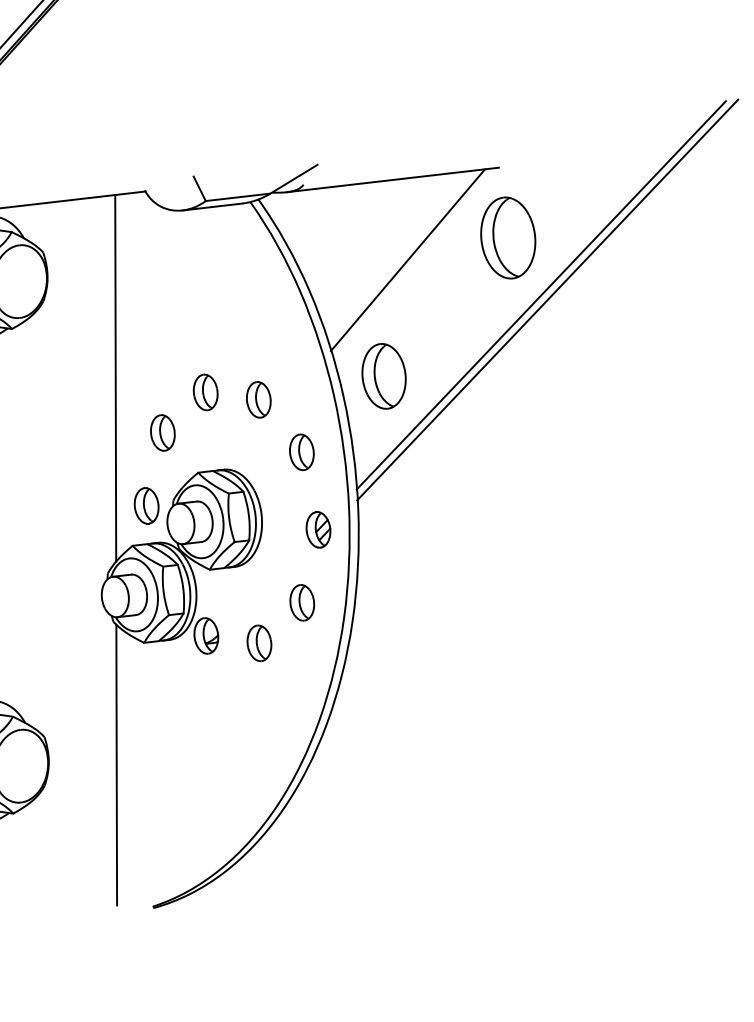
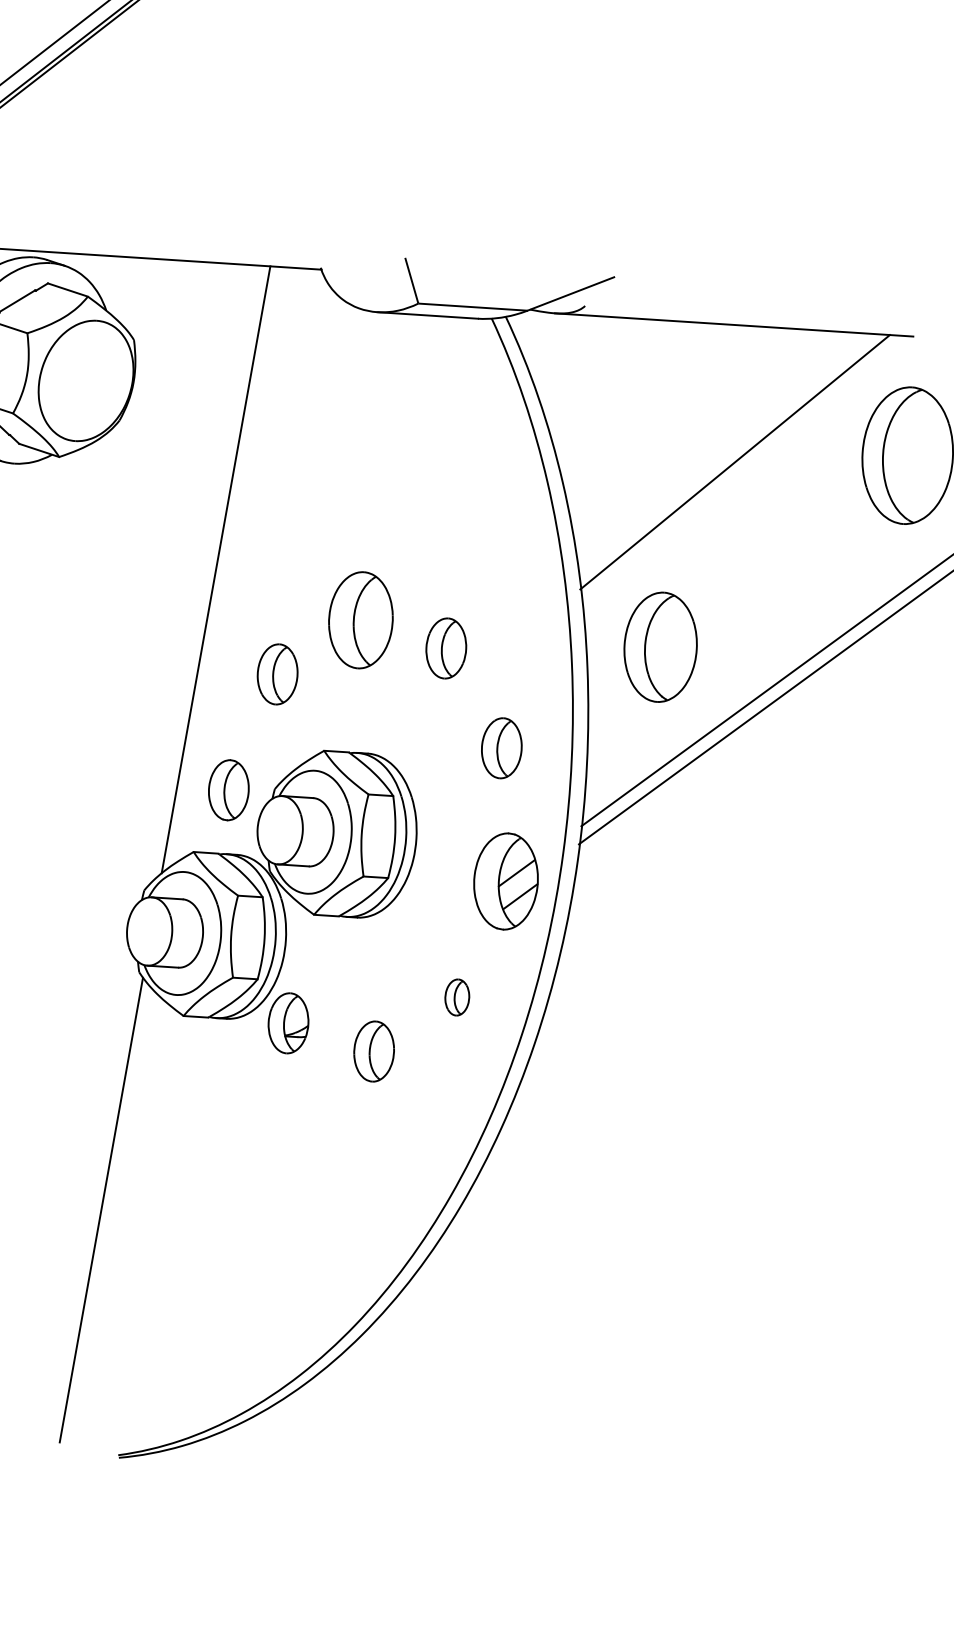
part: (205, 392) -> (360, 620), size x1.6
part: (318, 529) -> (506, 880), size x1.6
part: (302, 602) -> (457, 996), size x0.6

